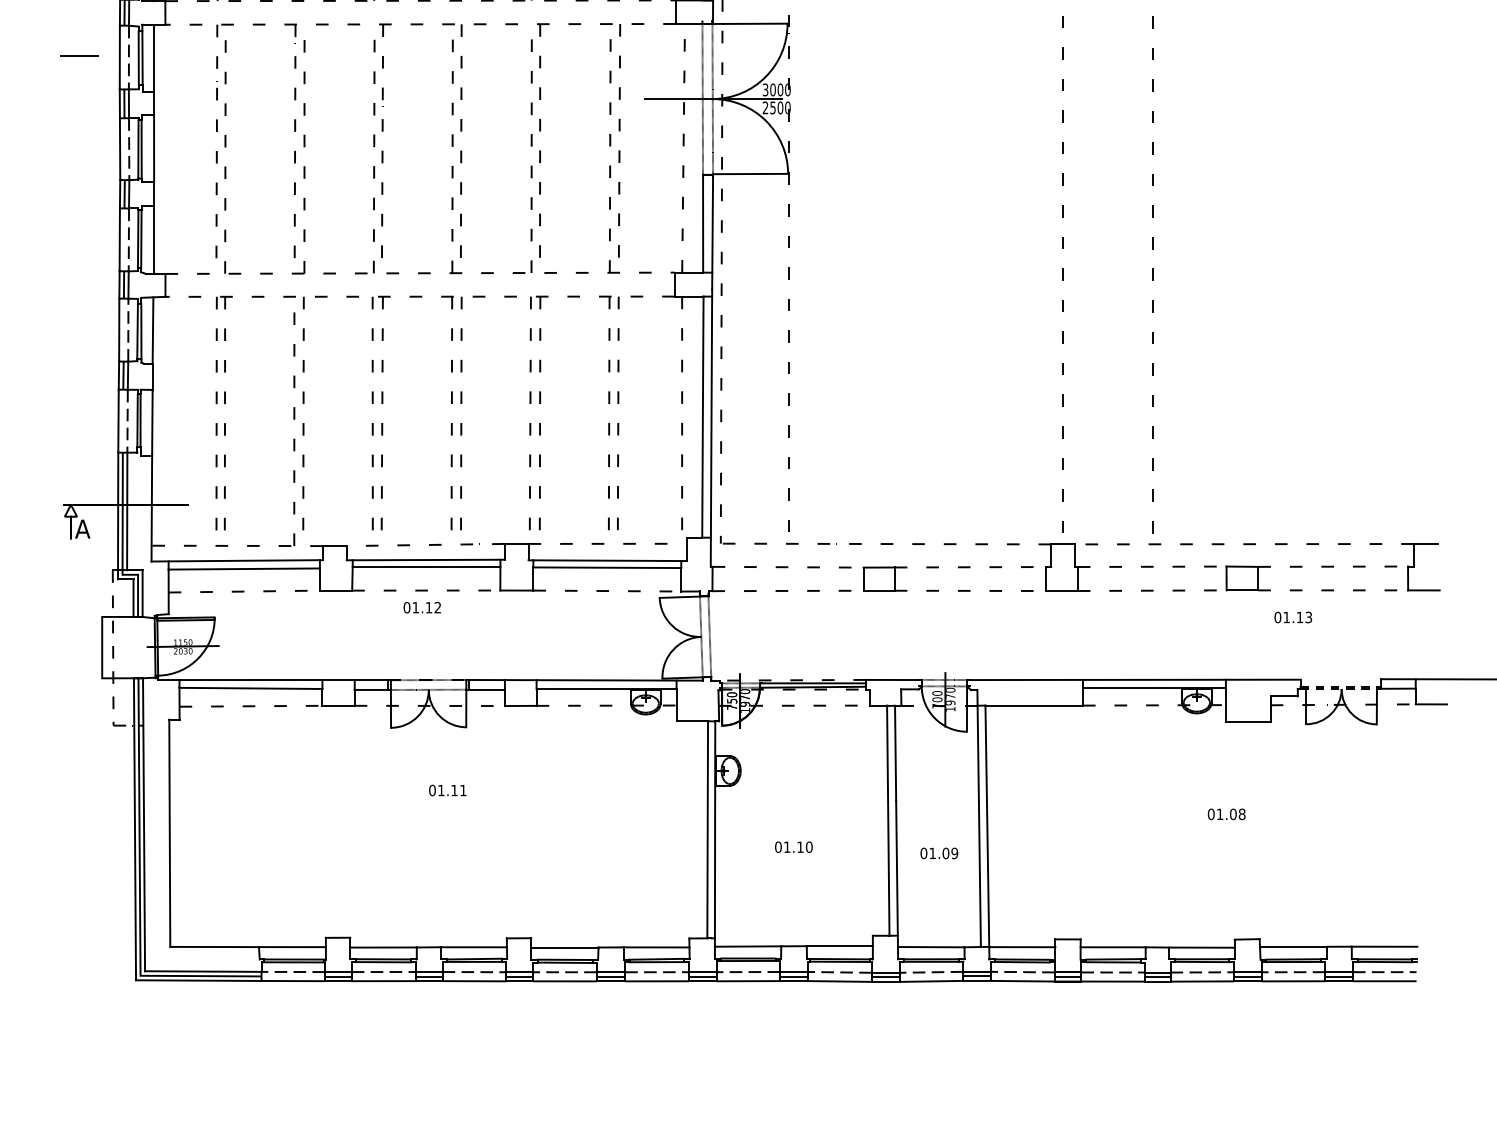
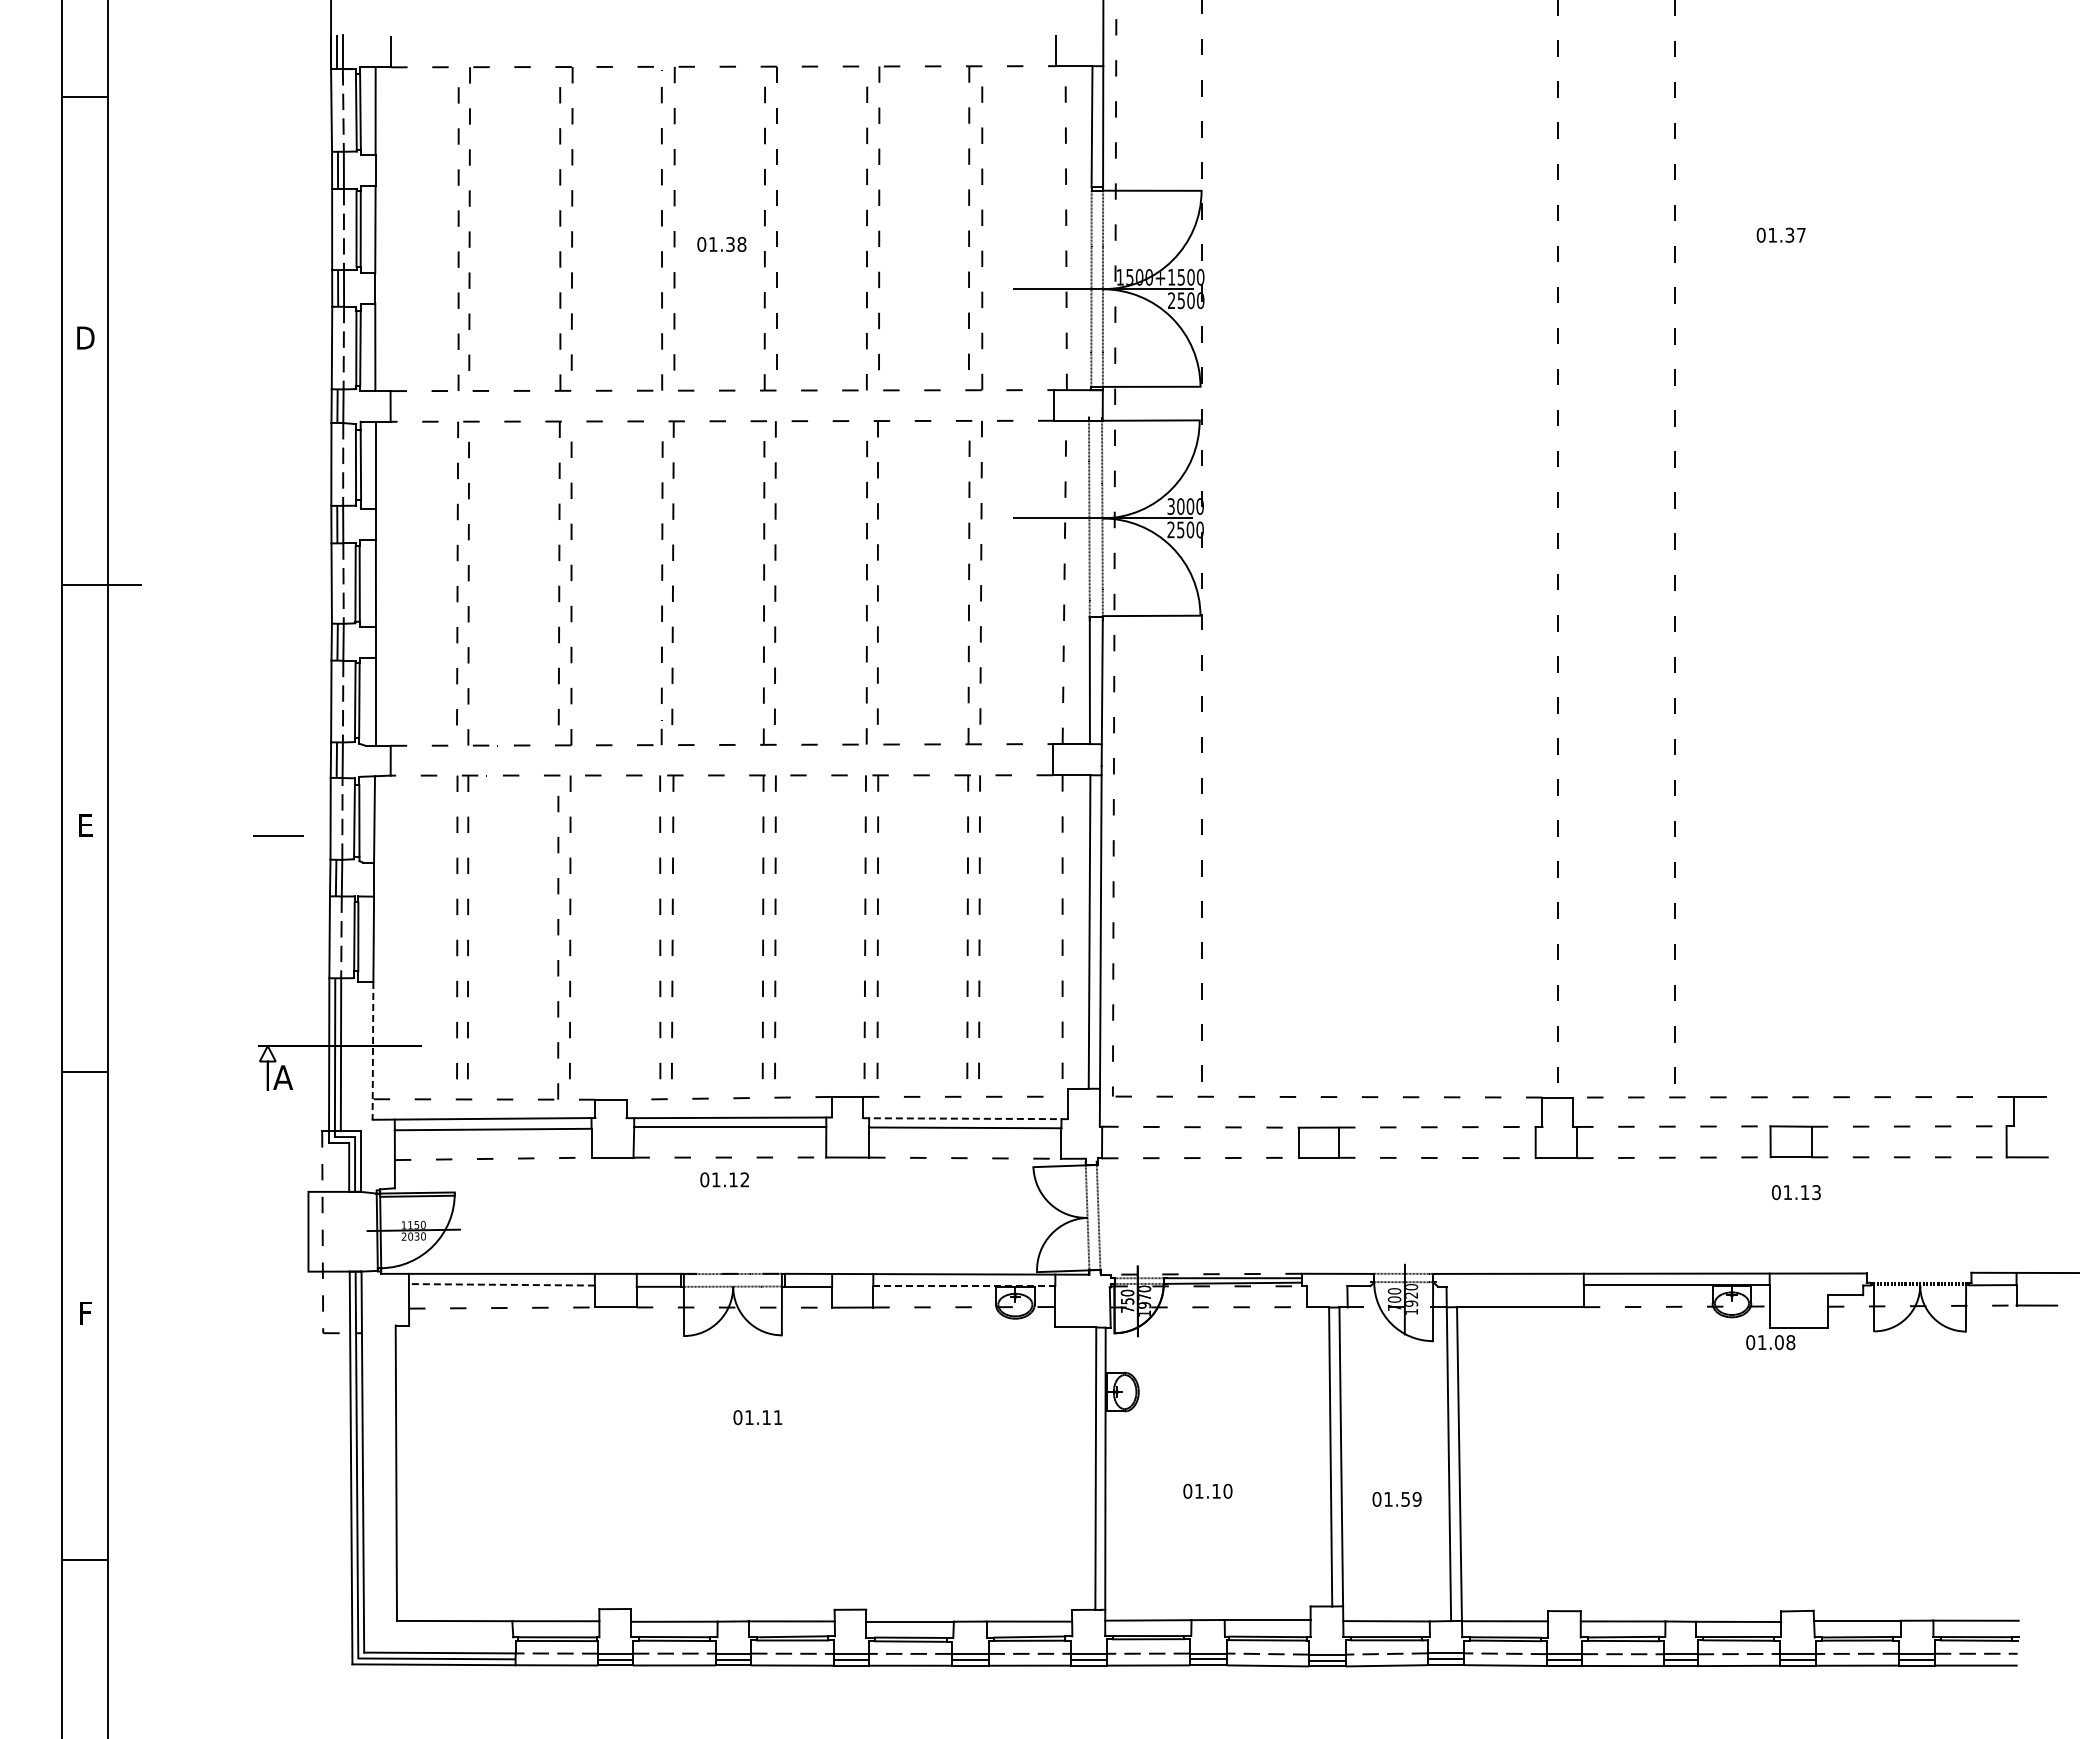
line: (79, 55) -> (278, 835), moved
line: (152, 508) -> (373, 1050), solid -> dashed
line: (607, 560) -> (965, 1118), solid -> dashed
text: (1293, 617) -> (1796, 1192), moved
line: (250, 688) -> (501, 1284), solid -> dashed
line: (606, 688) -> (964, 1285), solid -> dashed
text: (950, 696) -> (1411, 1295), 1970 -> 1920
text: (1226, 814) -> (1770, 1342), moved
text: (945, 852) -> (1405, 1498), 01.09 -> 01.59

